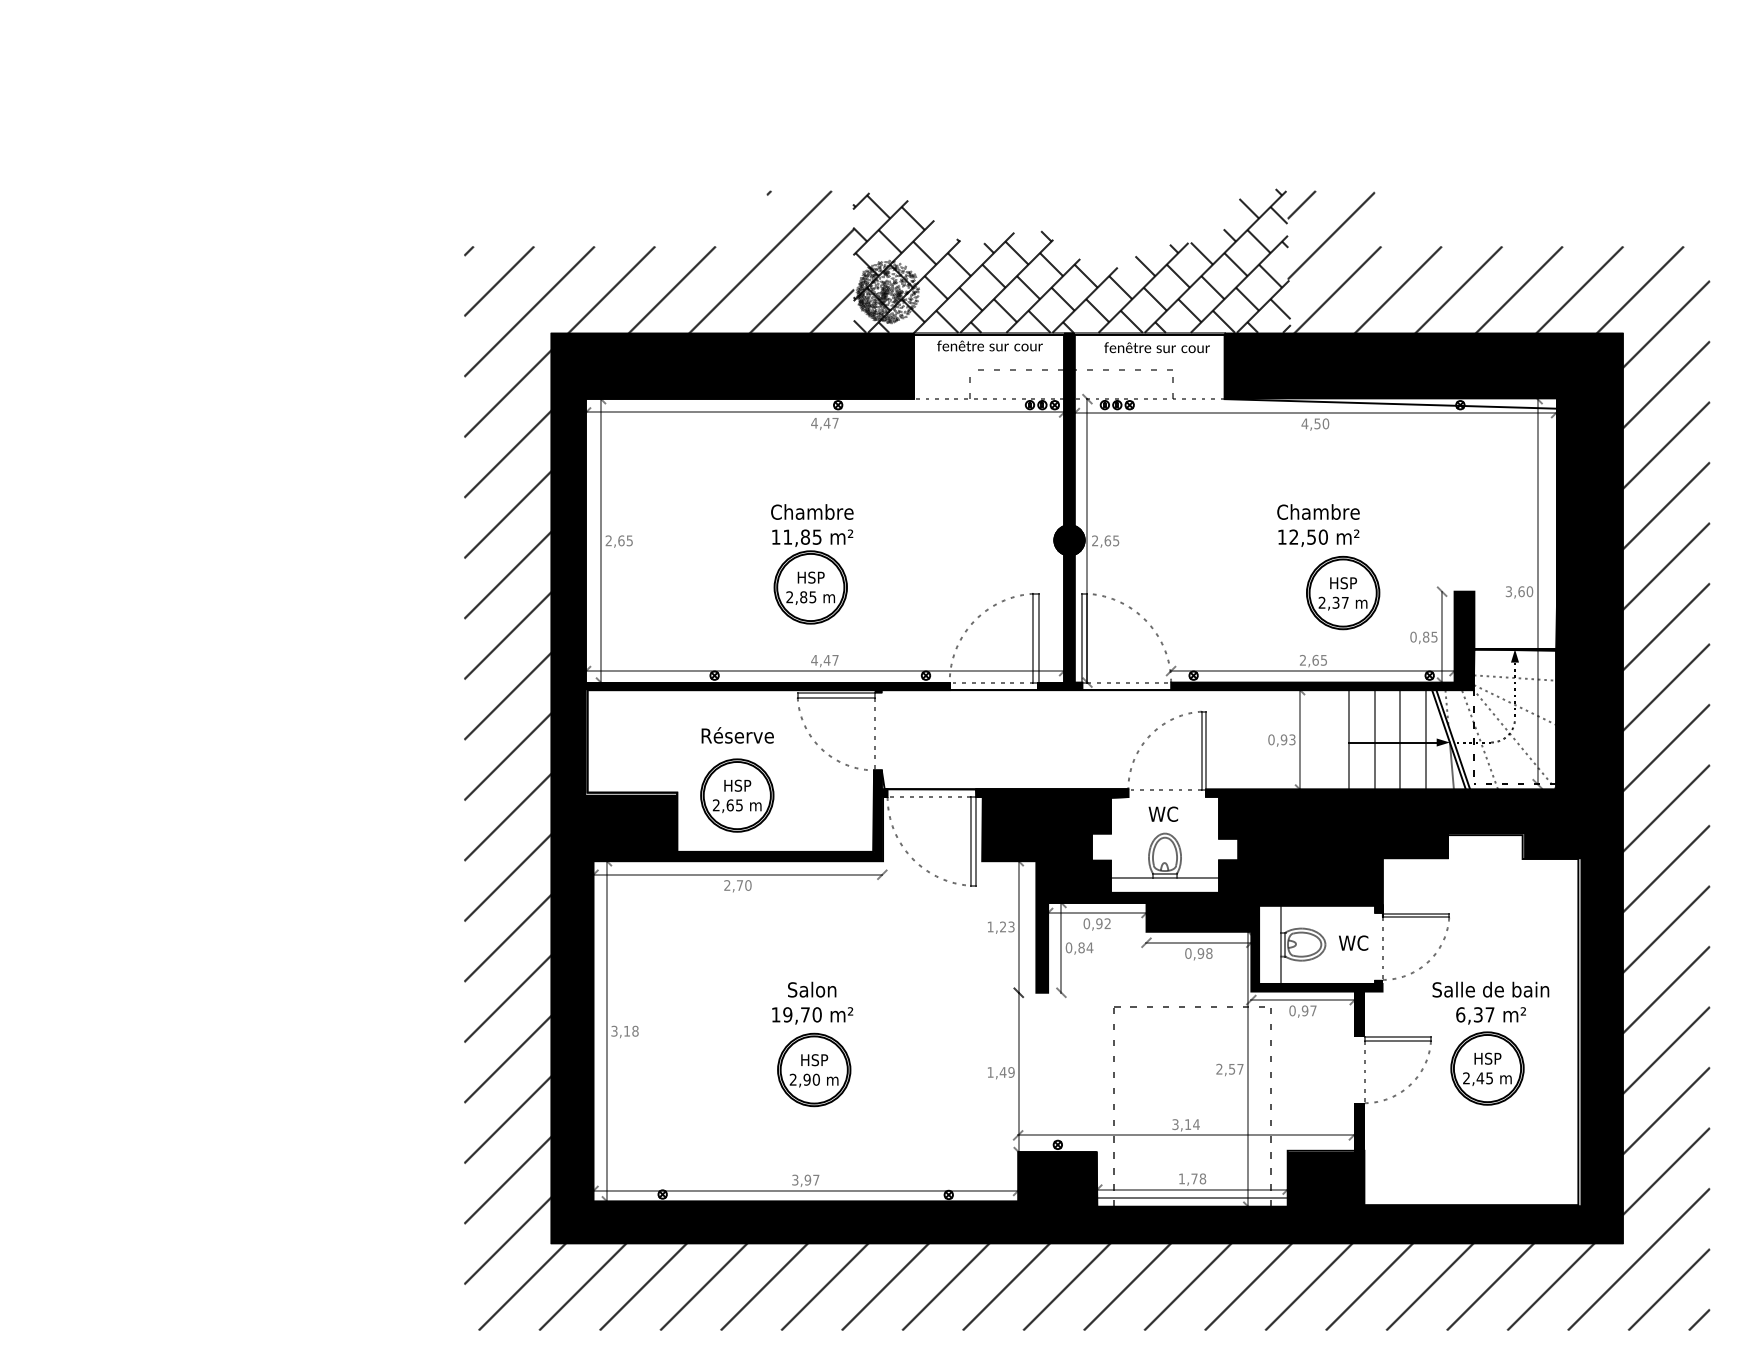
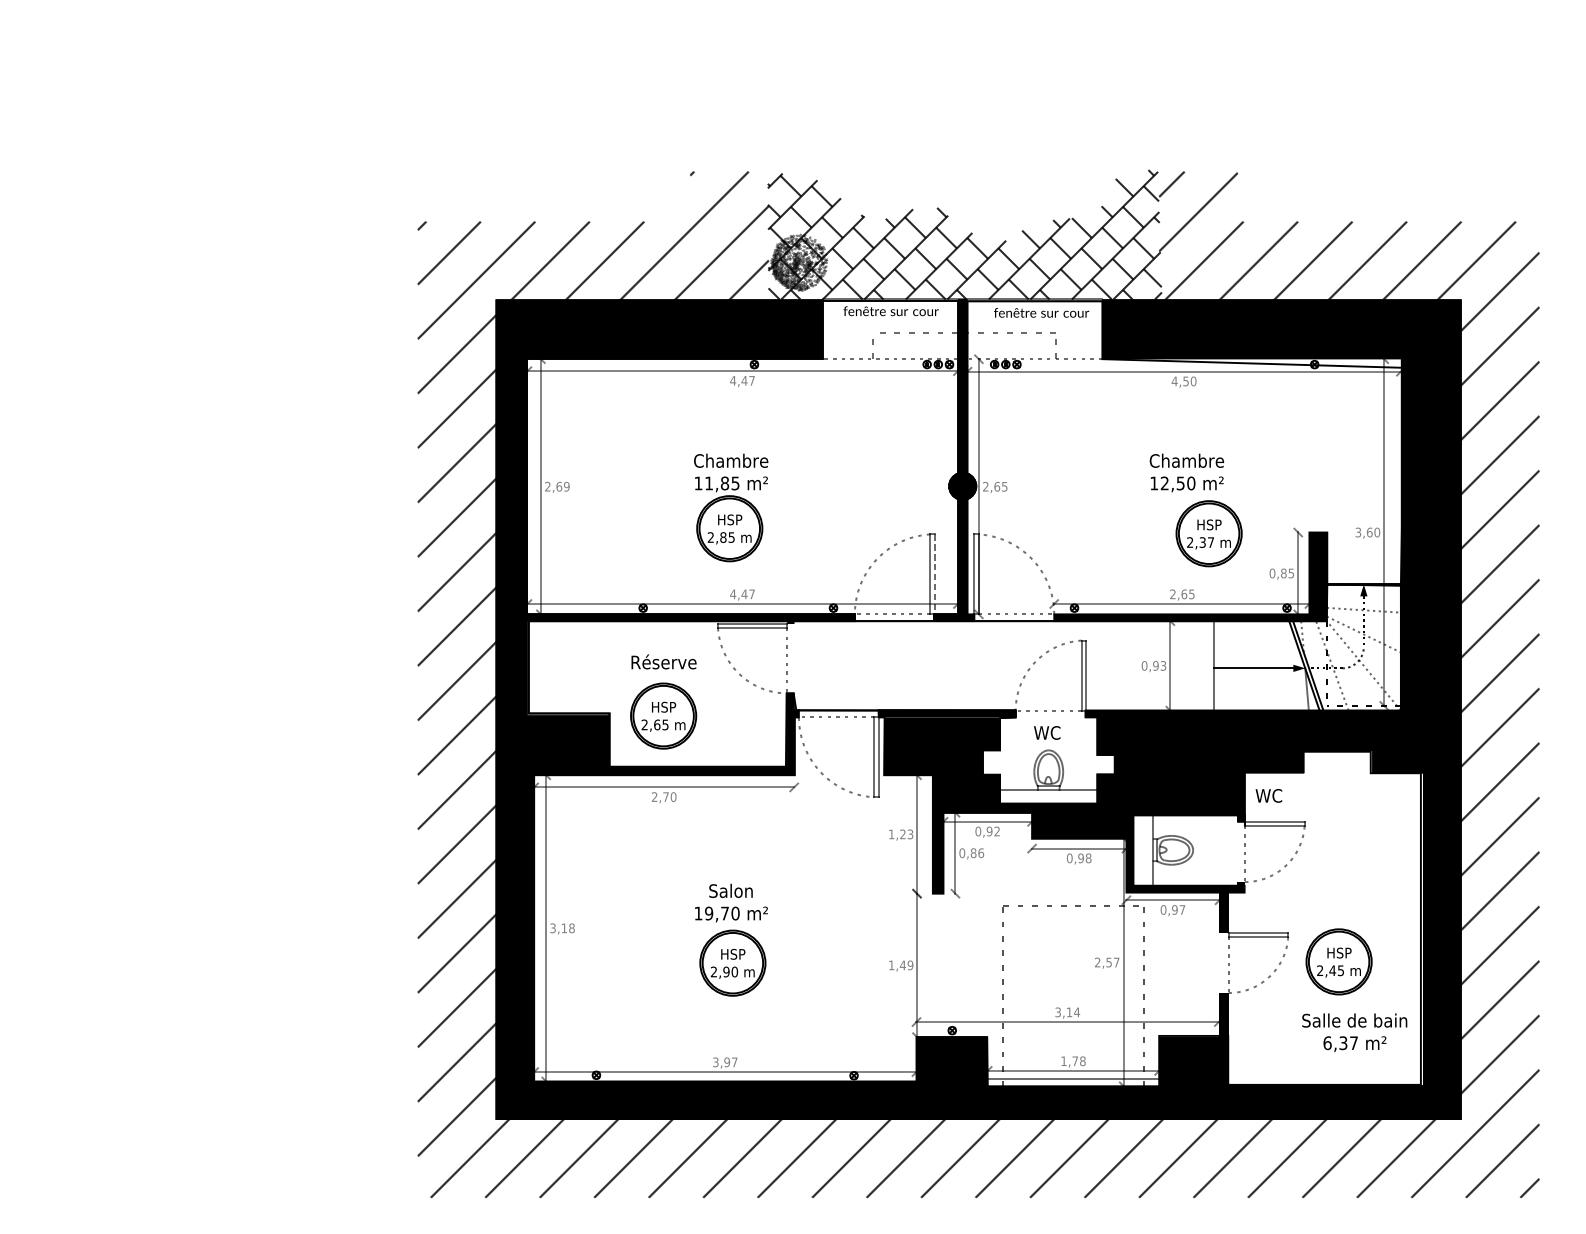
text: (629, 540) -> (566, 486), 2,65 -> 2,69
line: (1038, 638) -> (934, 574), solid -> dashed
line: (1374, 739) -> (1237, 665), removed
line: (1400, 739) -> (1260, 665), removed
line: (1425, 739) -> (1283, 665), removed
text: (1353, 942) -> (1268, 795), moved
text: (1089, 947) -> (980, 852), 0,84 -> 0,86
text: (1490, 1002) -> (1354, 1032), moved

